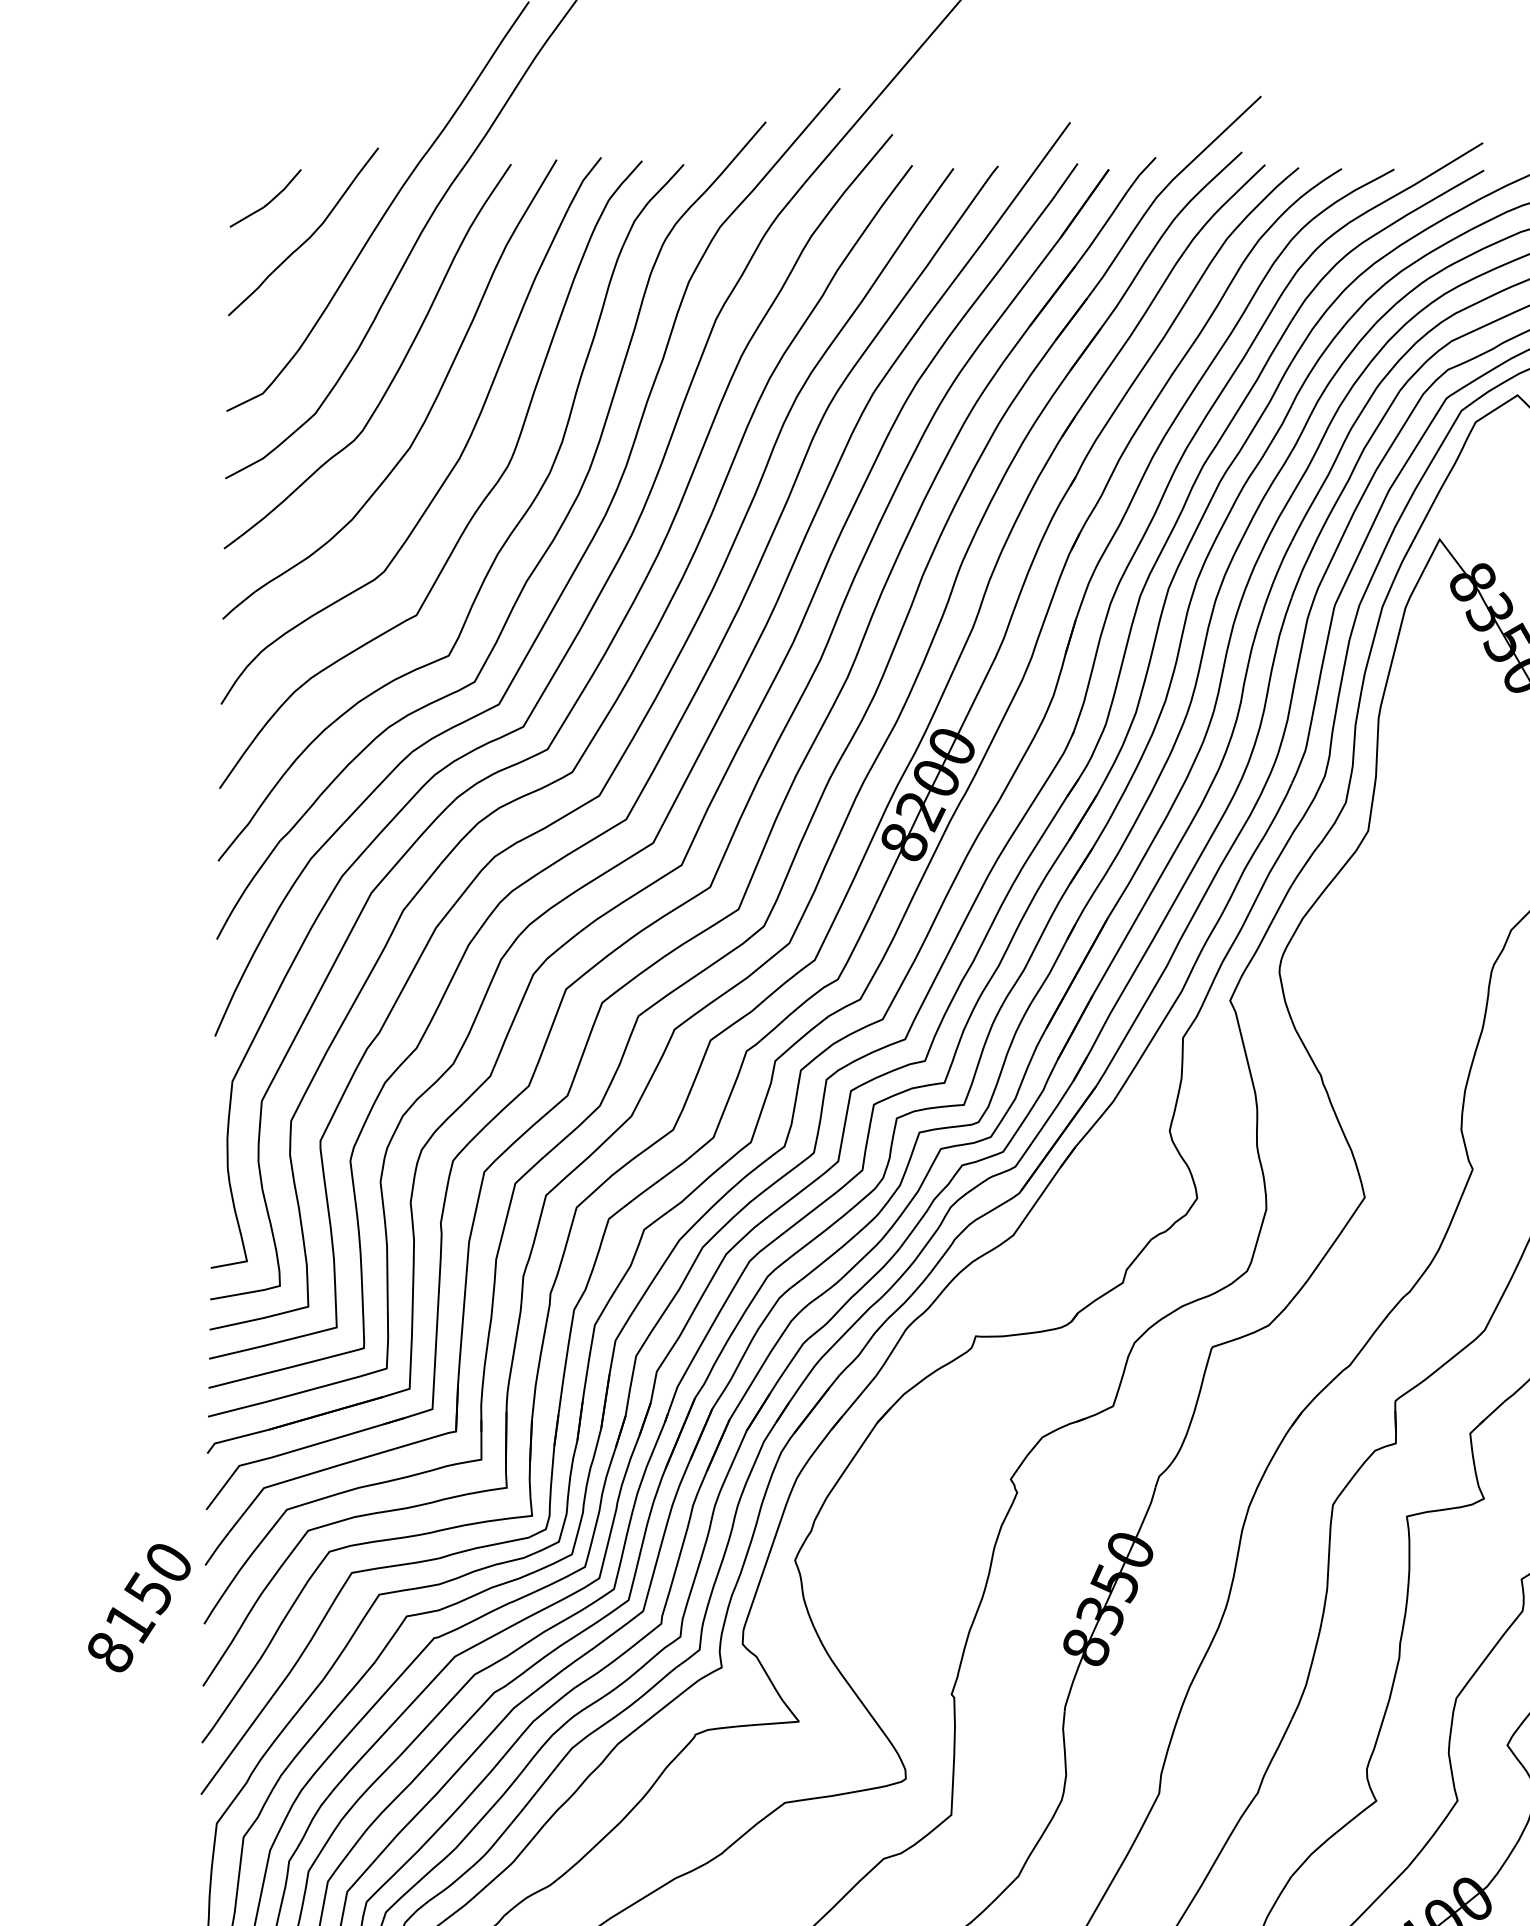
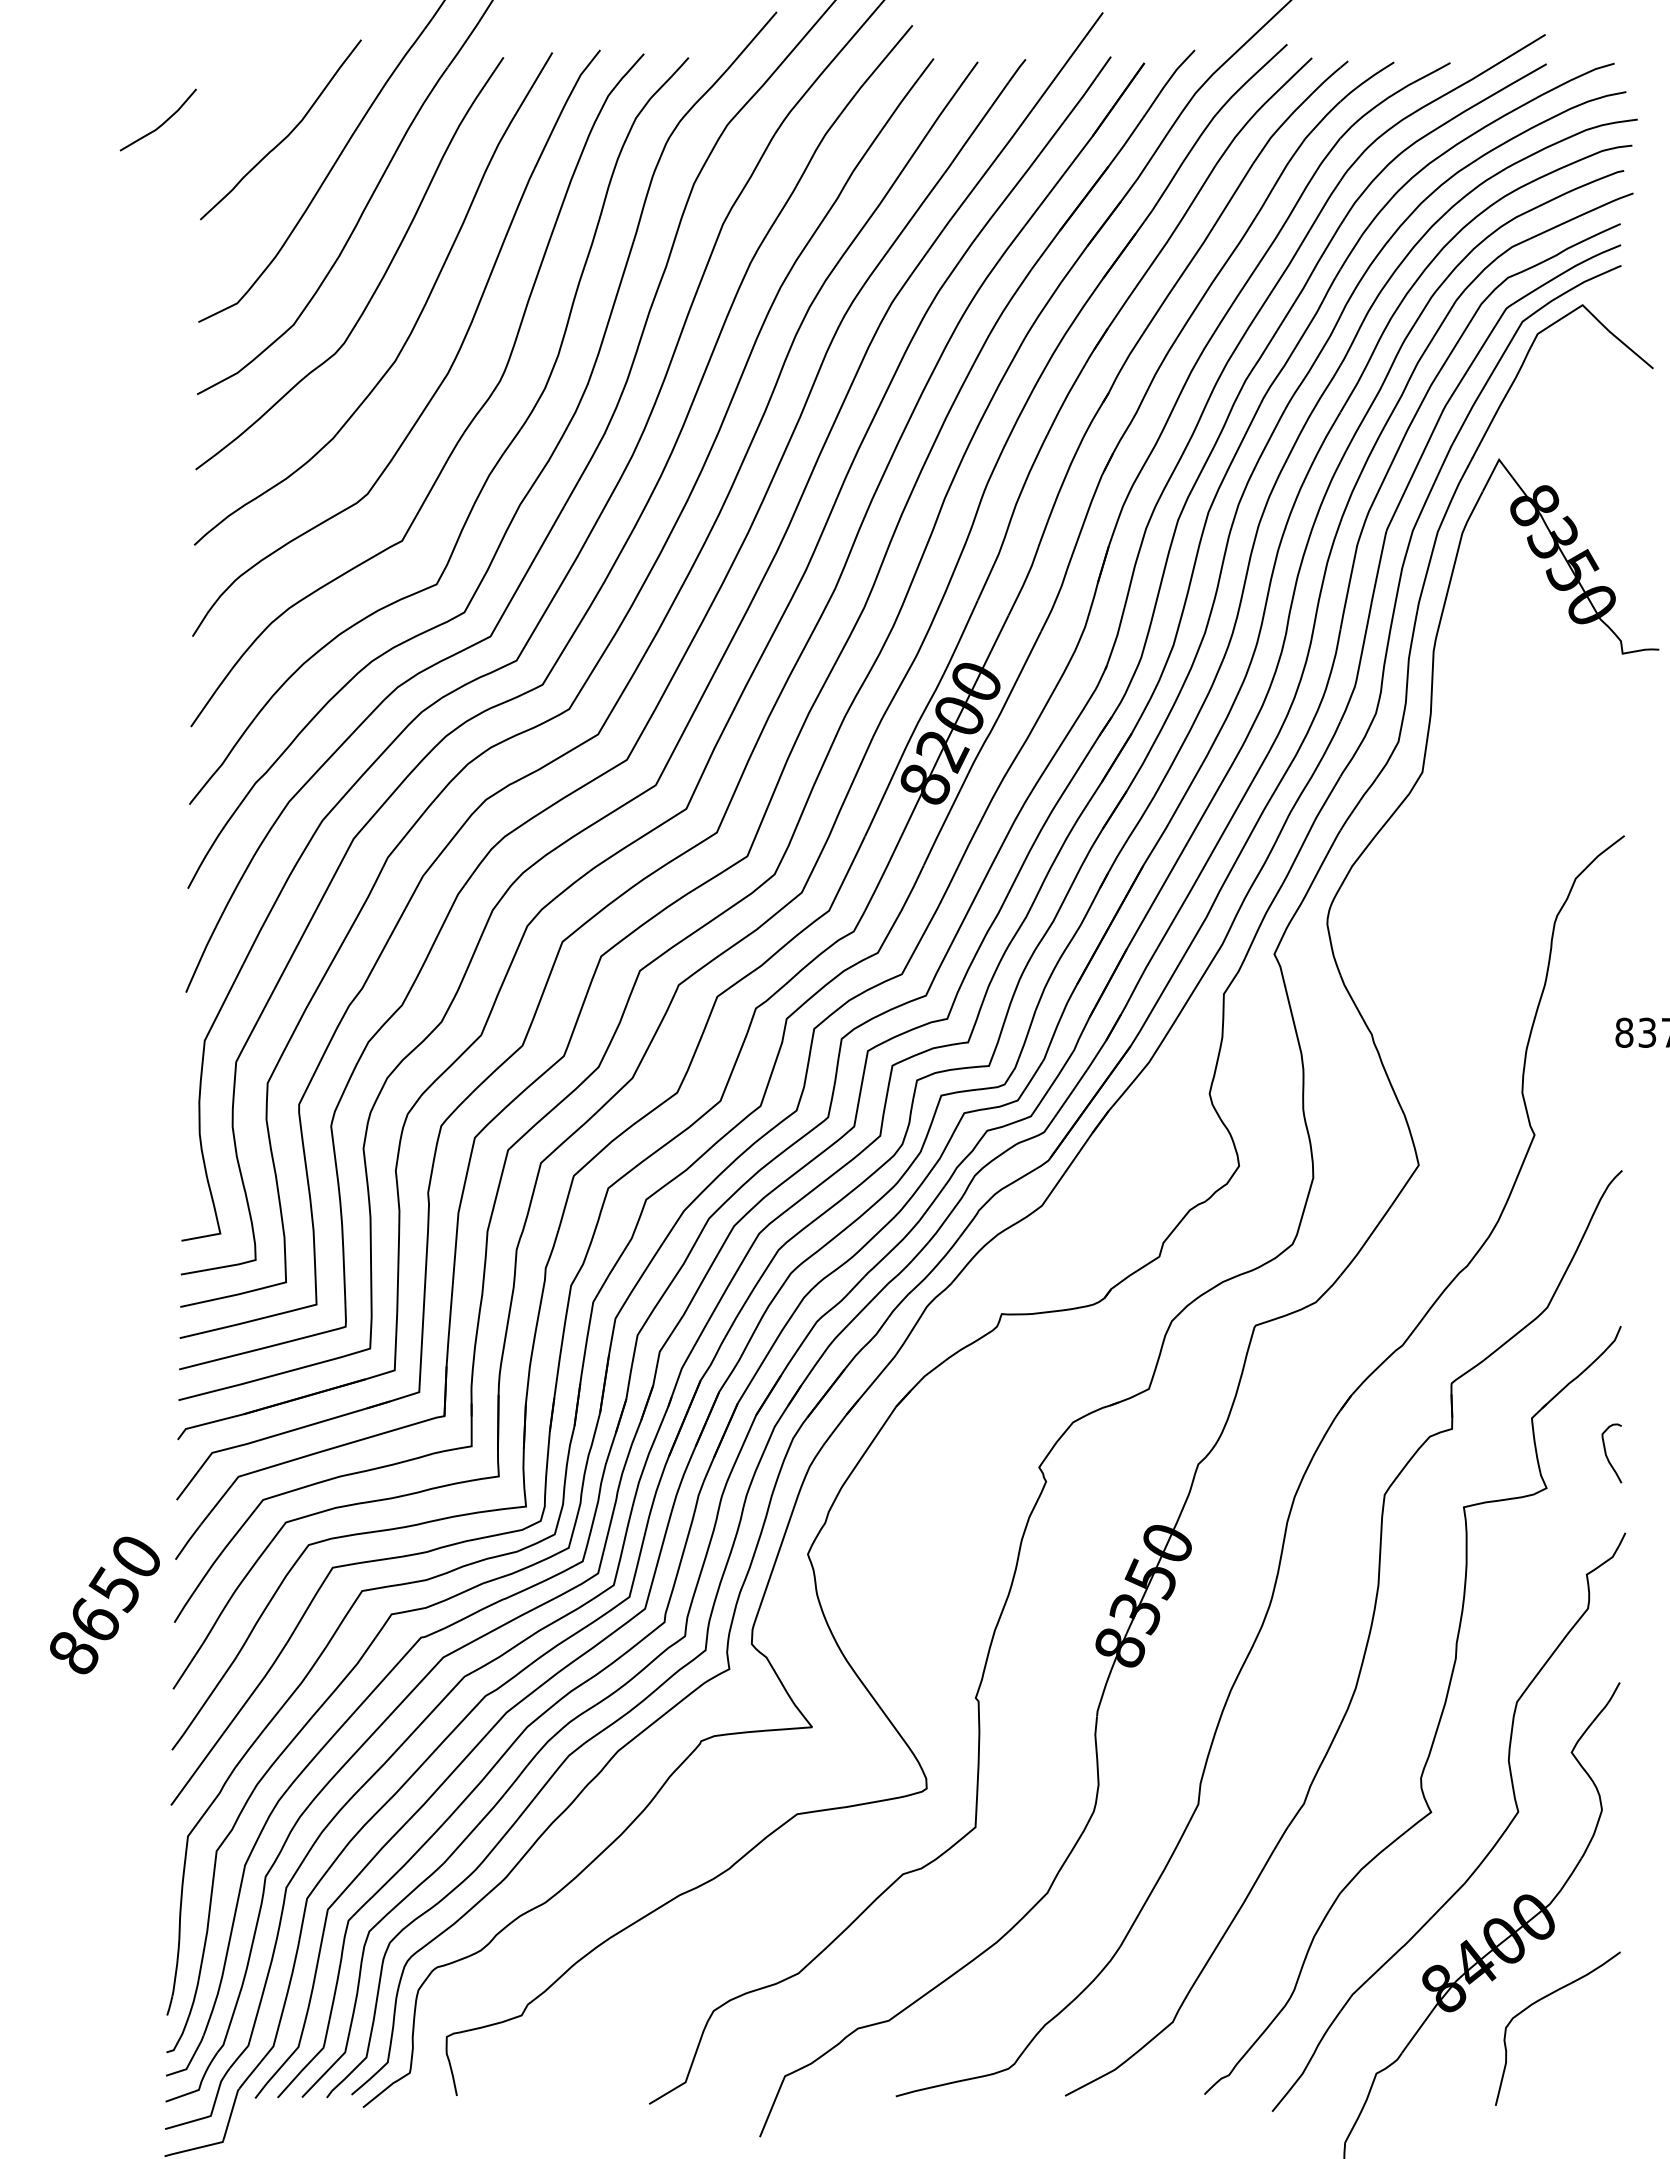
curve: (267, 202) -> (160, 124), moved
text: (130, 1622) -> (95, 1620), 8150 -> 8650

